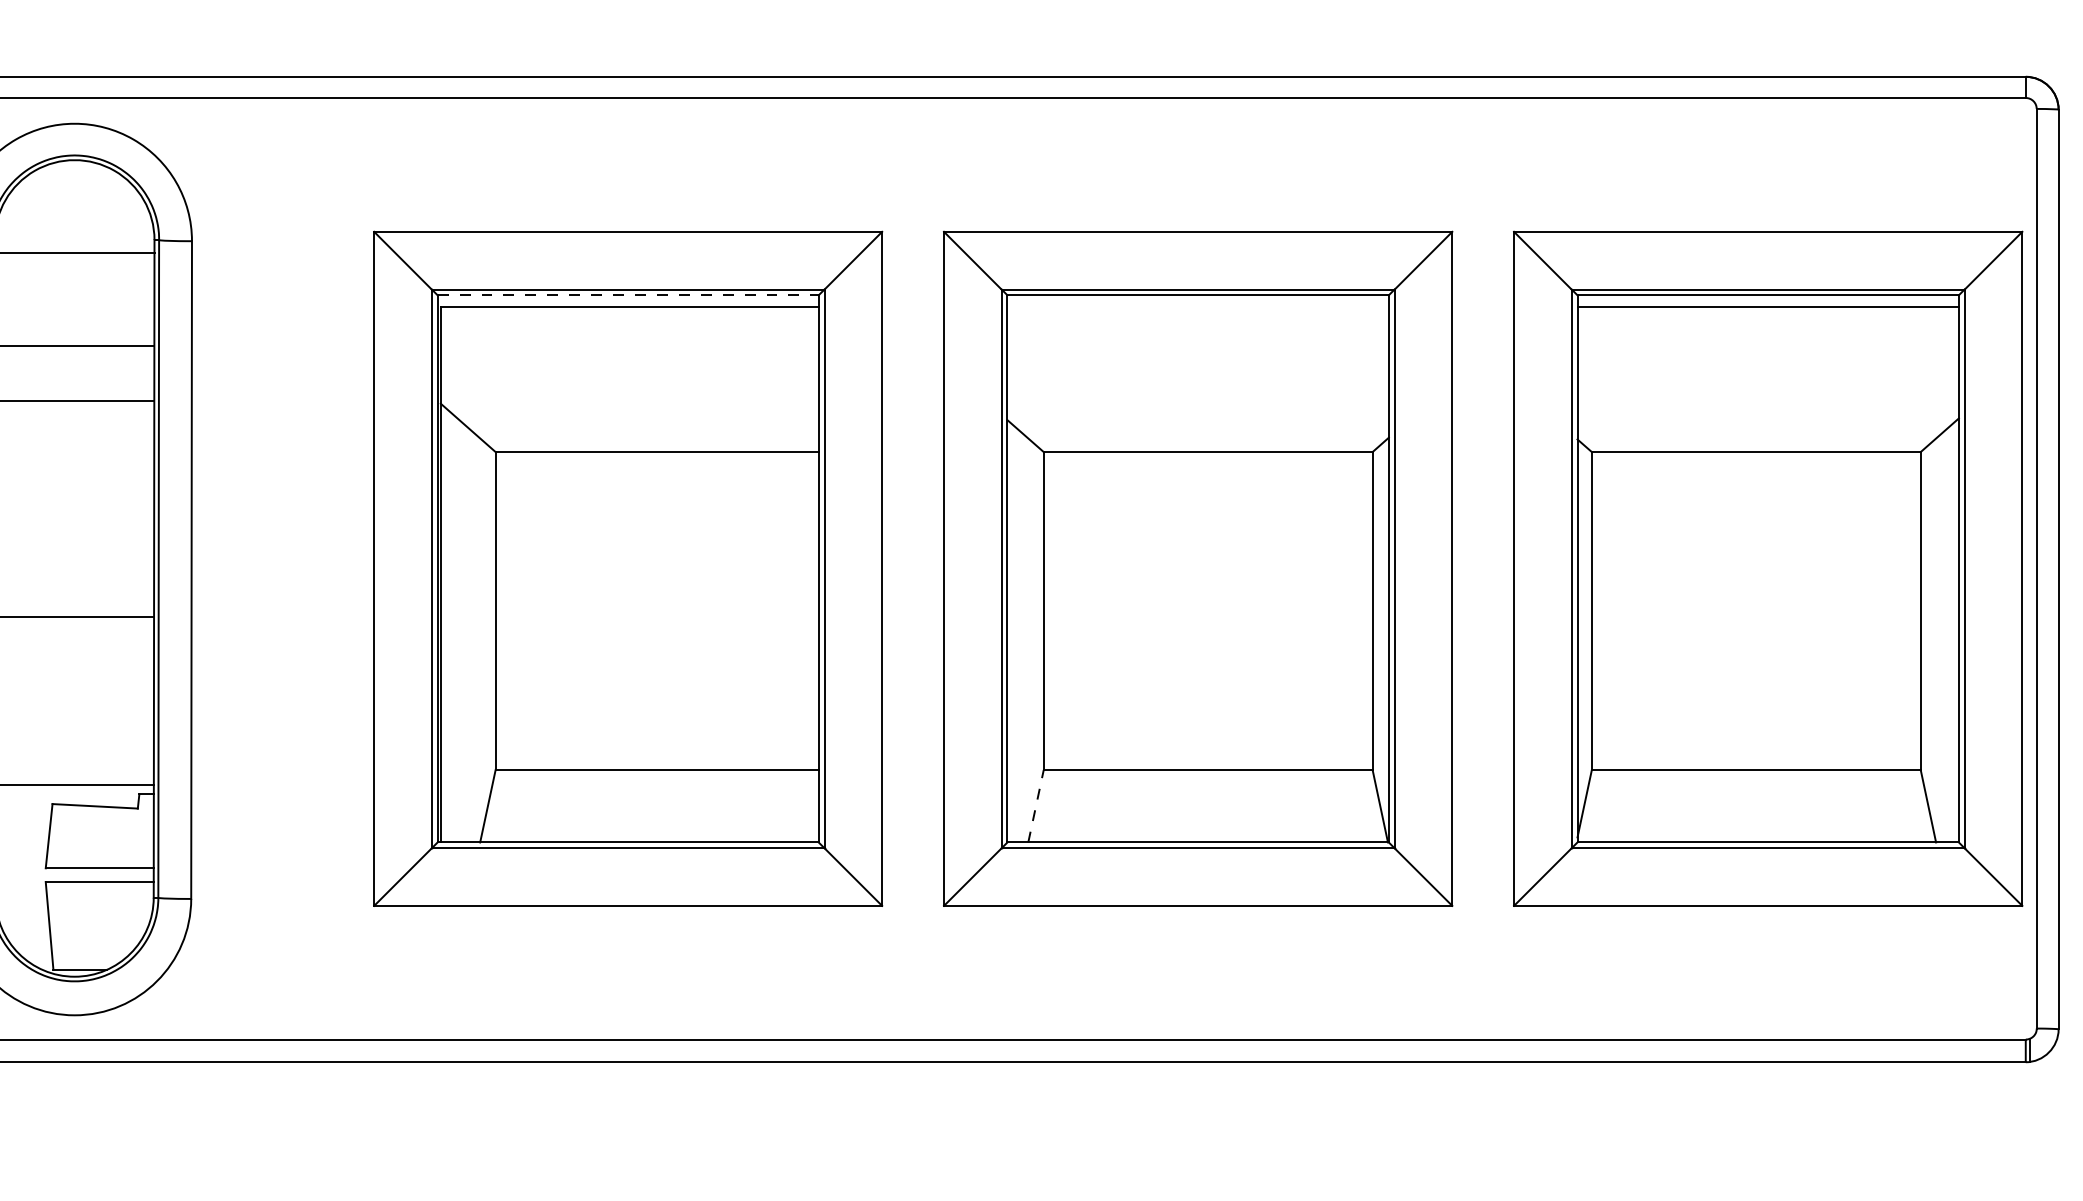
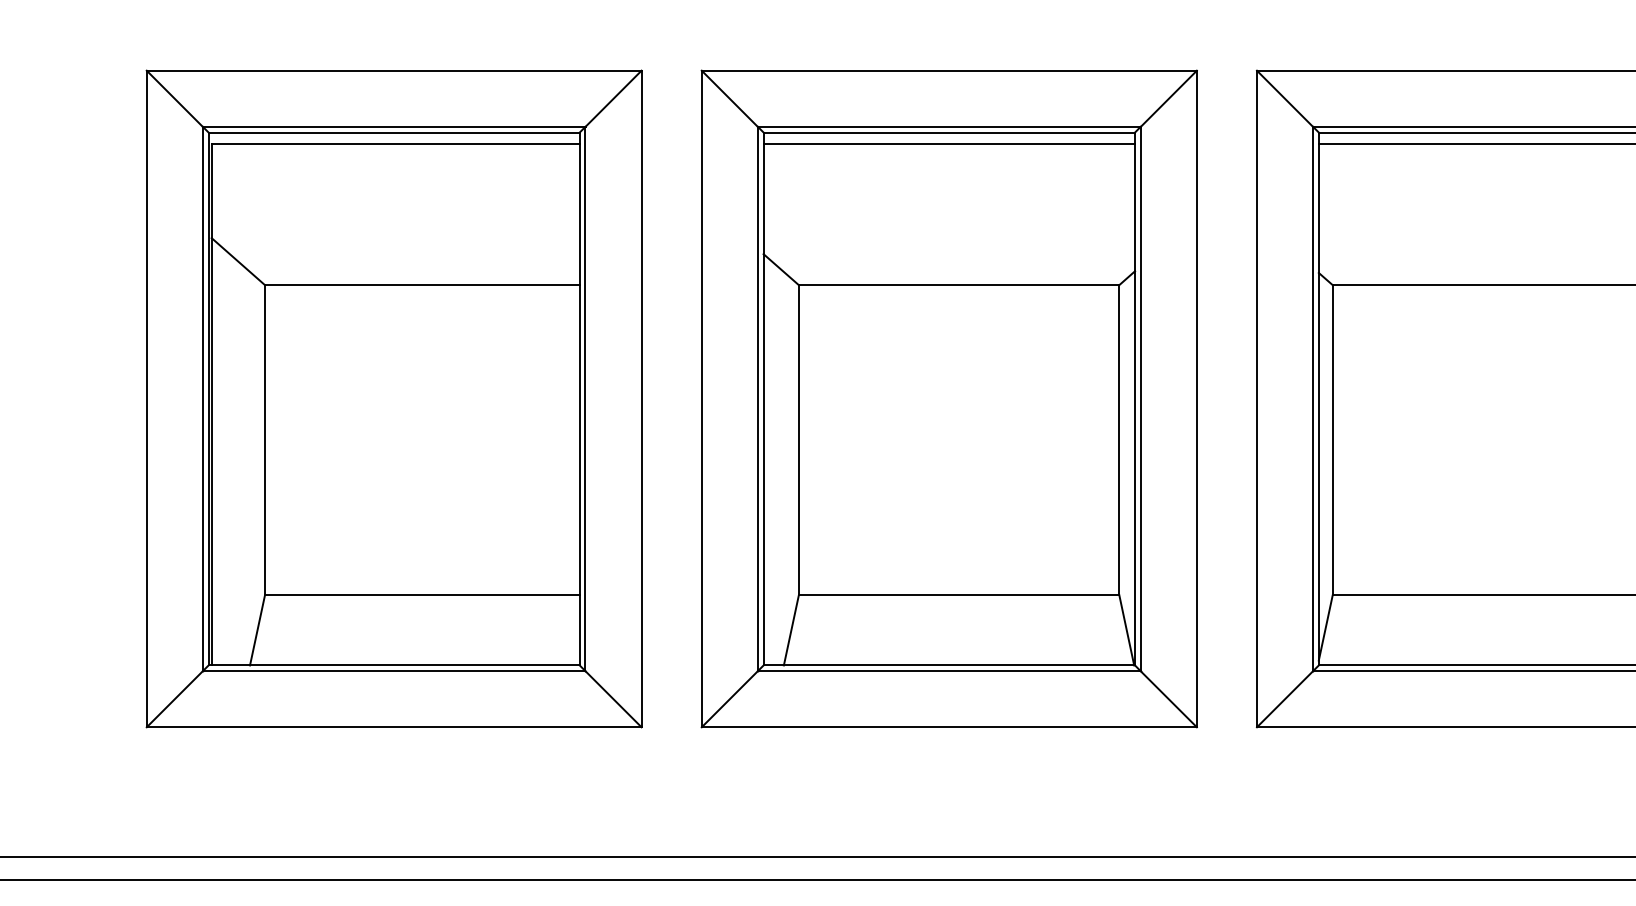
line: (628, 295) -> (394, 132), dashed -> solid
line: (1197, 307) -> (948, 144), added
line: (1036, 805) -> (791, 629), dashed -> solid

